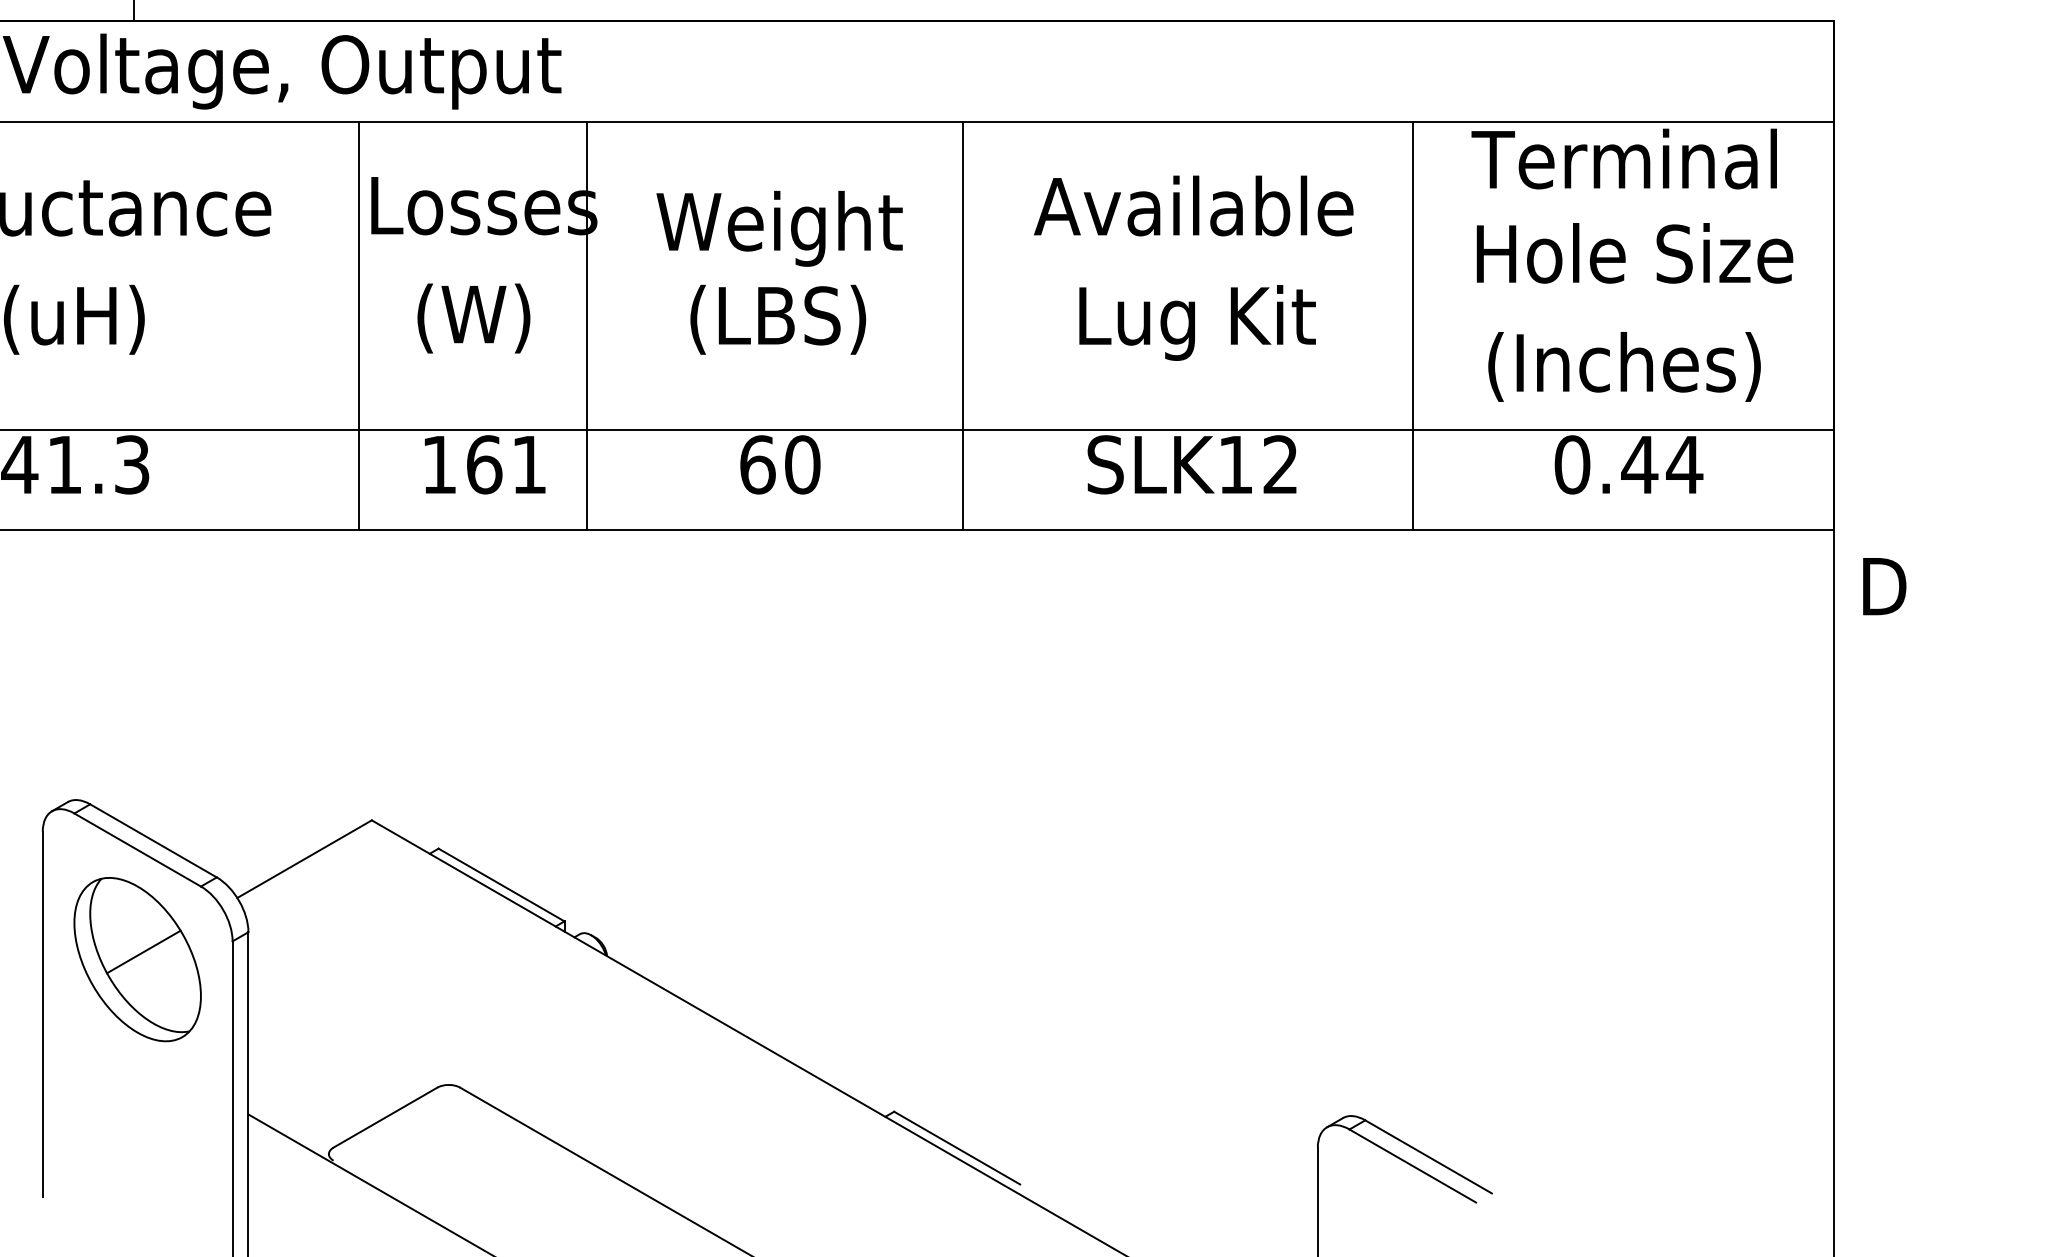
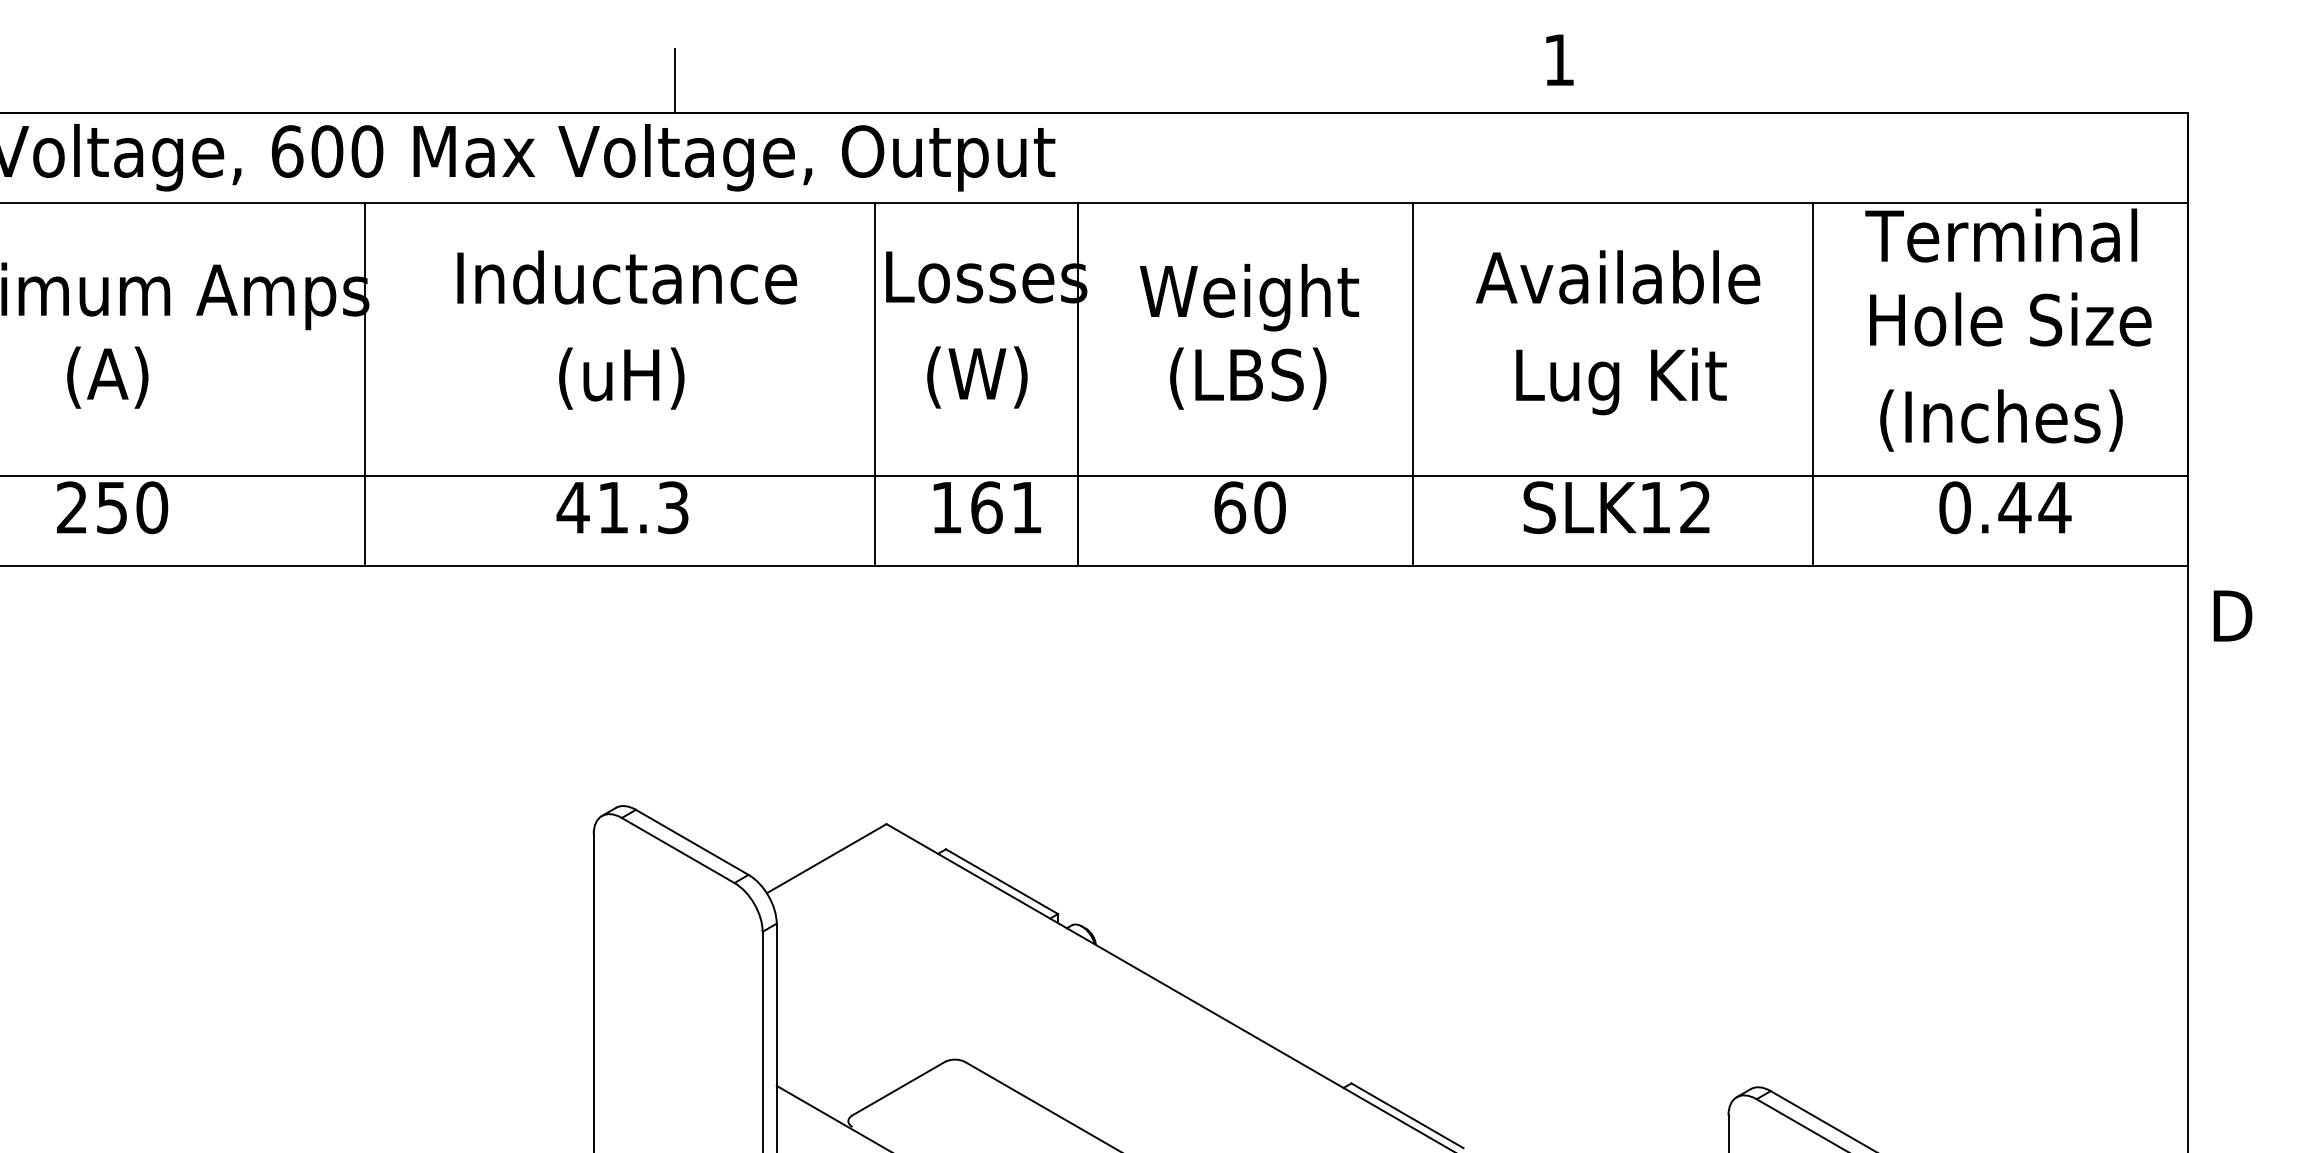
part: (138, 958) -> (678, 947), removed

